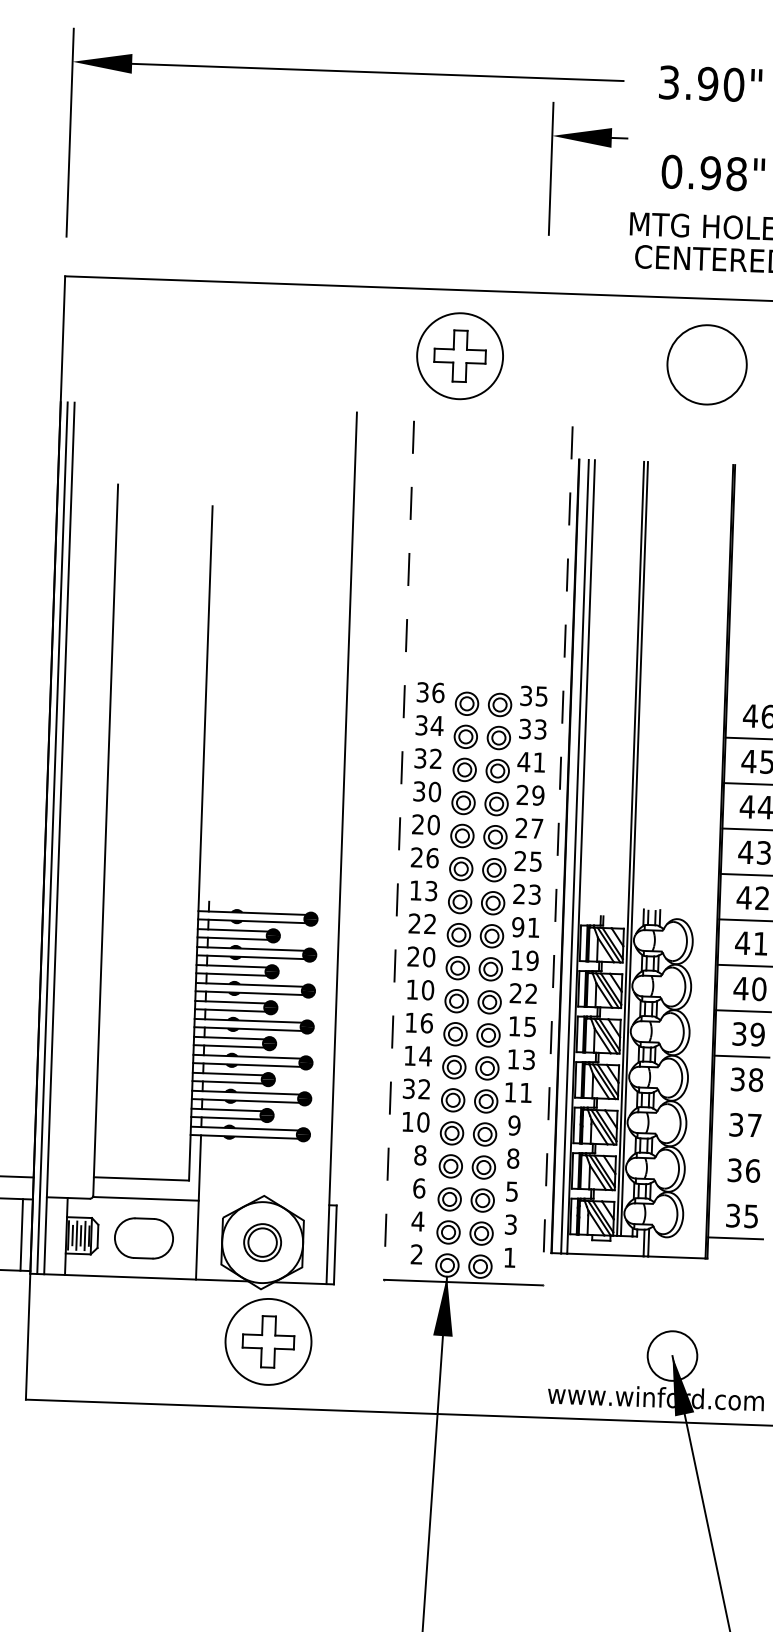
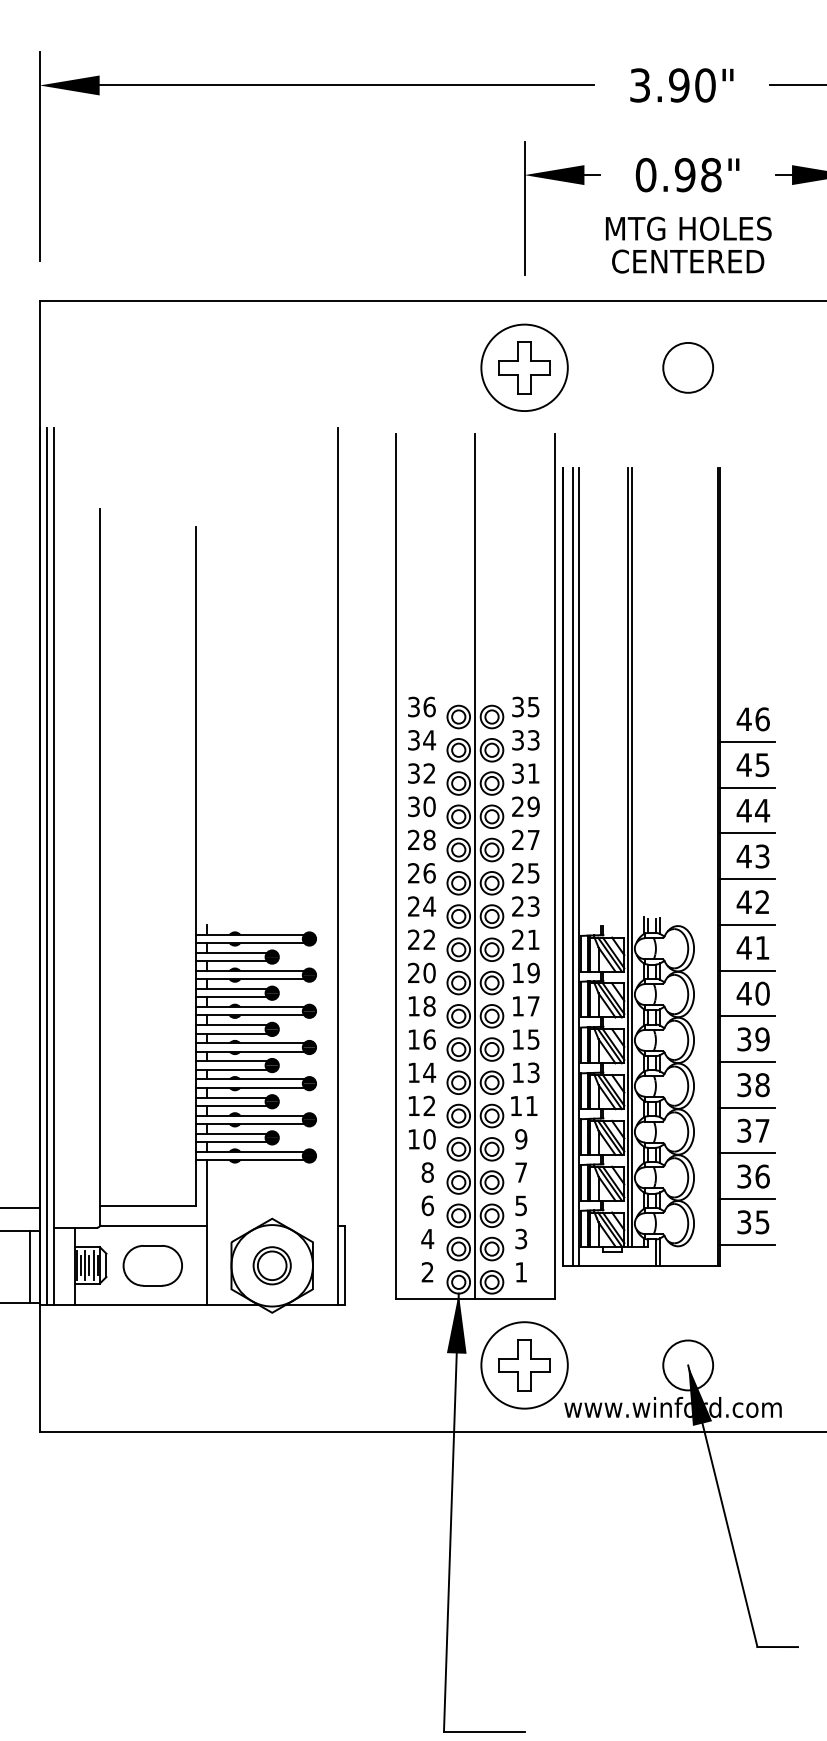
part: (594, 144) -> (567, 182), moved
part: (460, 355) -> (524, 367), moved
circle: (707, 364) -> (688, 367), size x0.62
text: (523, 761) -> (517, 773), 41 -> 31
text: (433, 825) -> (429, 840), 20 -> 28
line: (398, 851) -> (395, 867), dashed -> solid
line: (478, 852) -> (475, 866), added
line: (557, 856) -> (555, 867), dashed -> solid
text: (424, 890) -> (422, 906), 13 -> 24
text: (517, 926) -> (517, 939), 91 -> 21
text: (427, 990) -> (429, 1006), 10 -> 18
text: (523, 993) -> (525, 1006), 22 -> 17
text: (408, 1088) -> (413, 1105), 32 -> 12
line: (740, 1101) -> (747, 1107), added
line: (738, 1147) -> (747, 1153), added
text: (513, 1158) -> (521, 1172), 8 -> 7
line: (737, 1193) -> (747, 1199), added
part: (268, 1341) -> (524, 1365), moved

